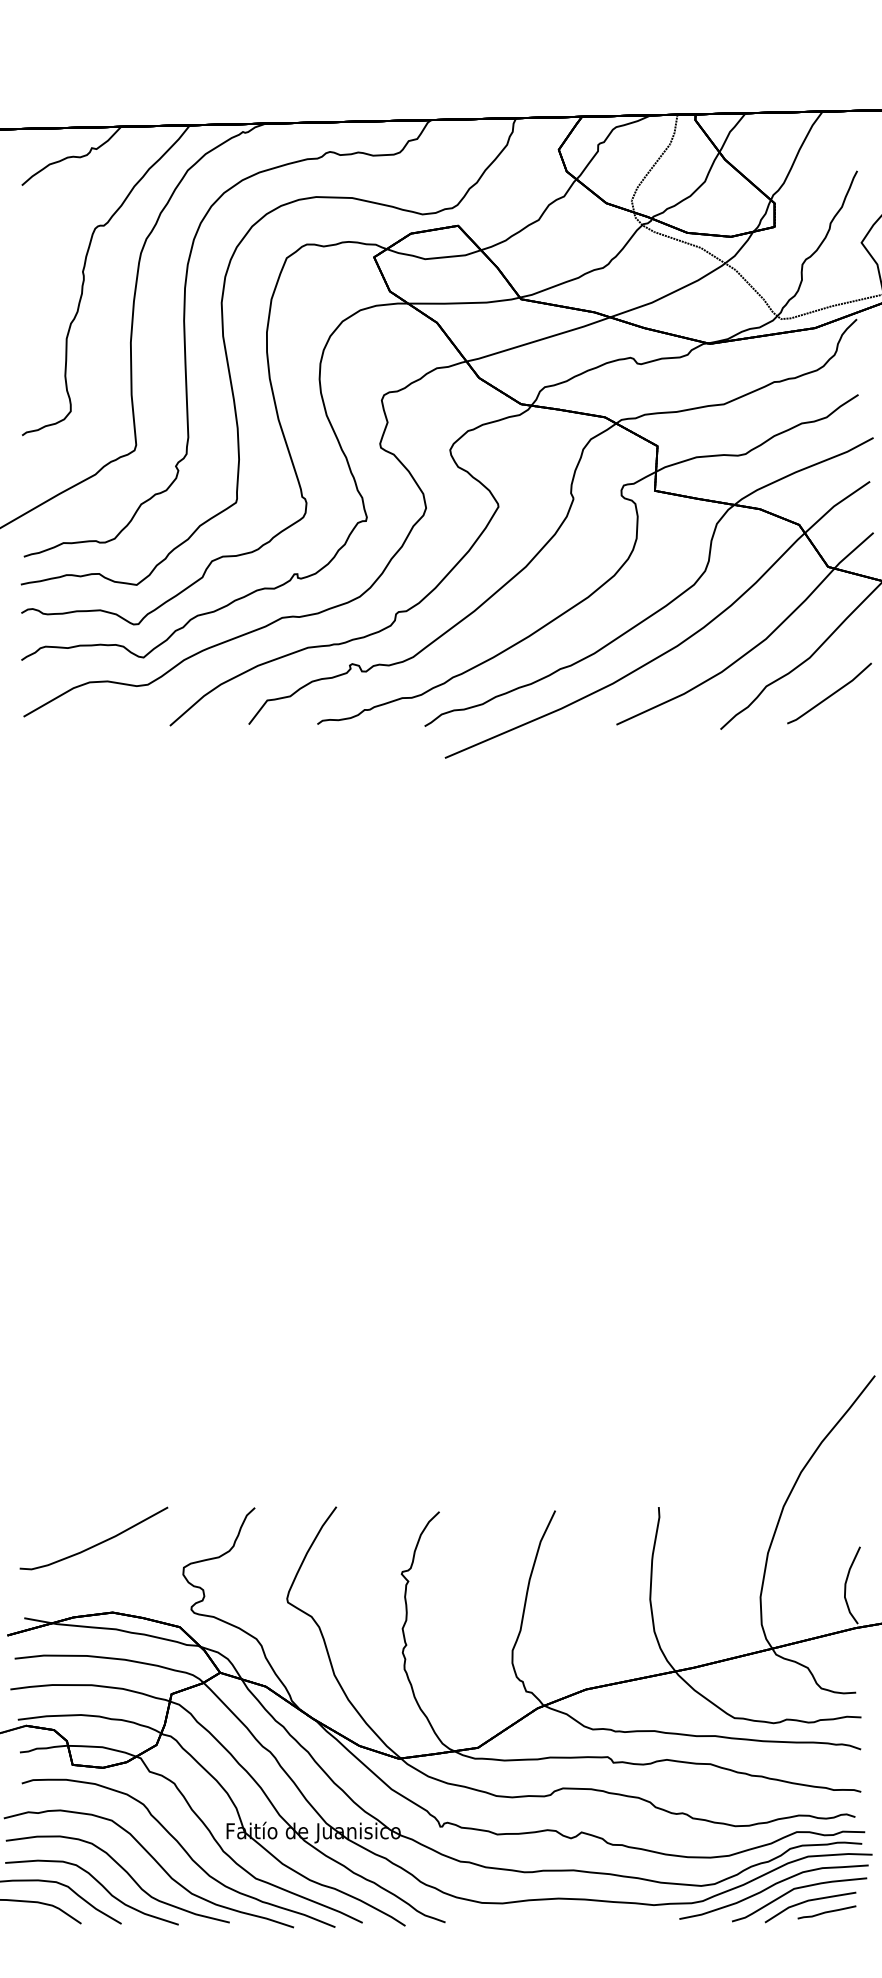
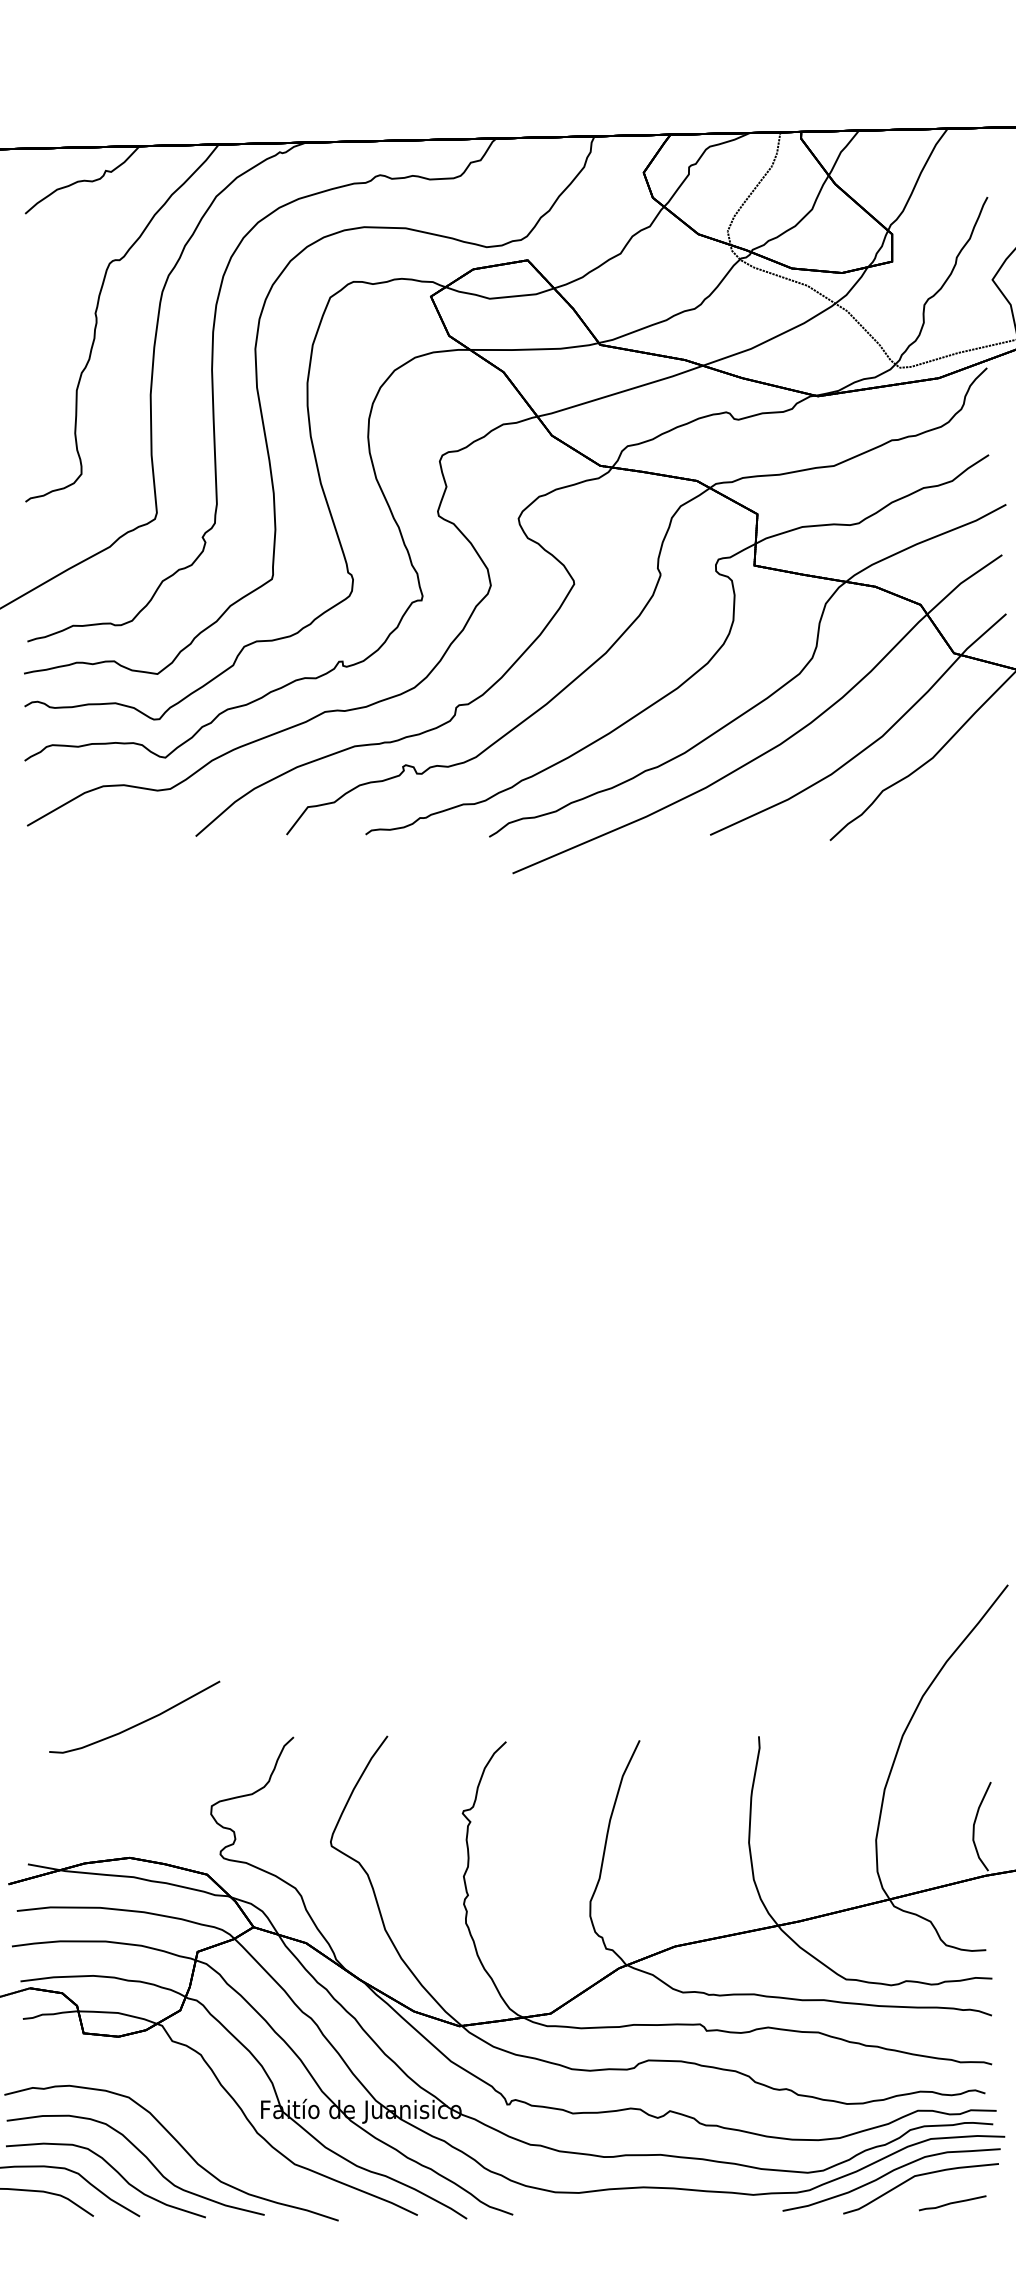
line: (830, 694) -> (956, 800), removed
curve: (95, 1544) -> (136, 1724), moved
curve: (182, 1849) -> (210, 2130), removed
line: (810, 1901) -> (933, 2190), removed

